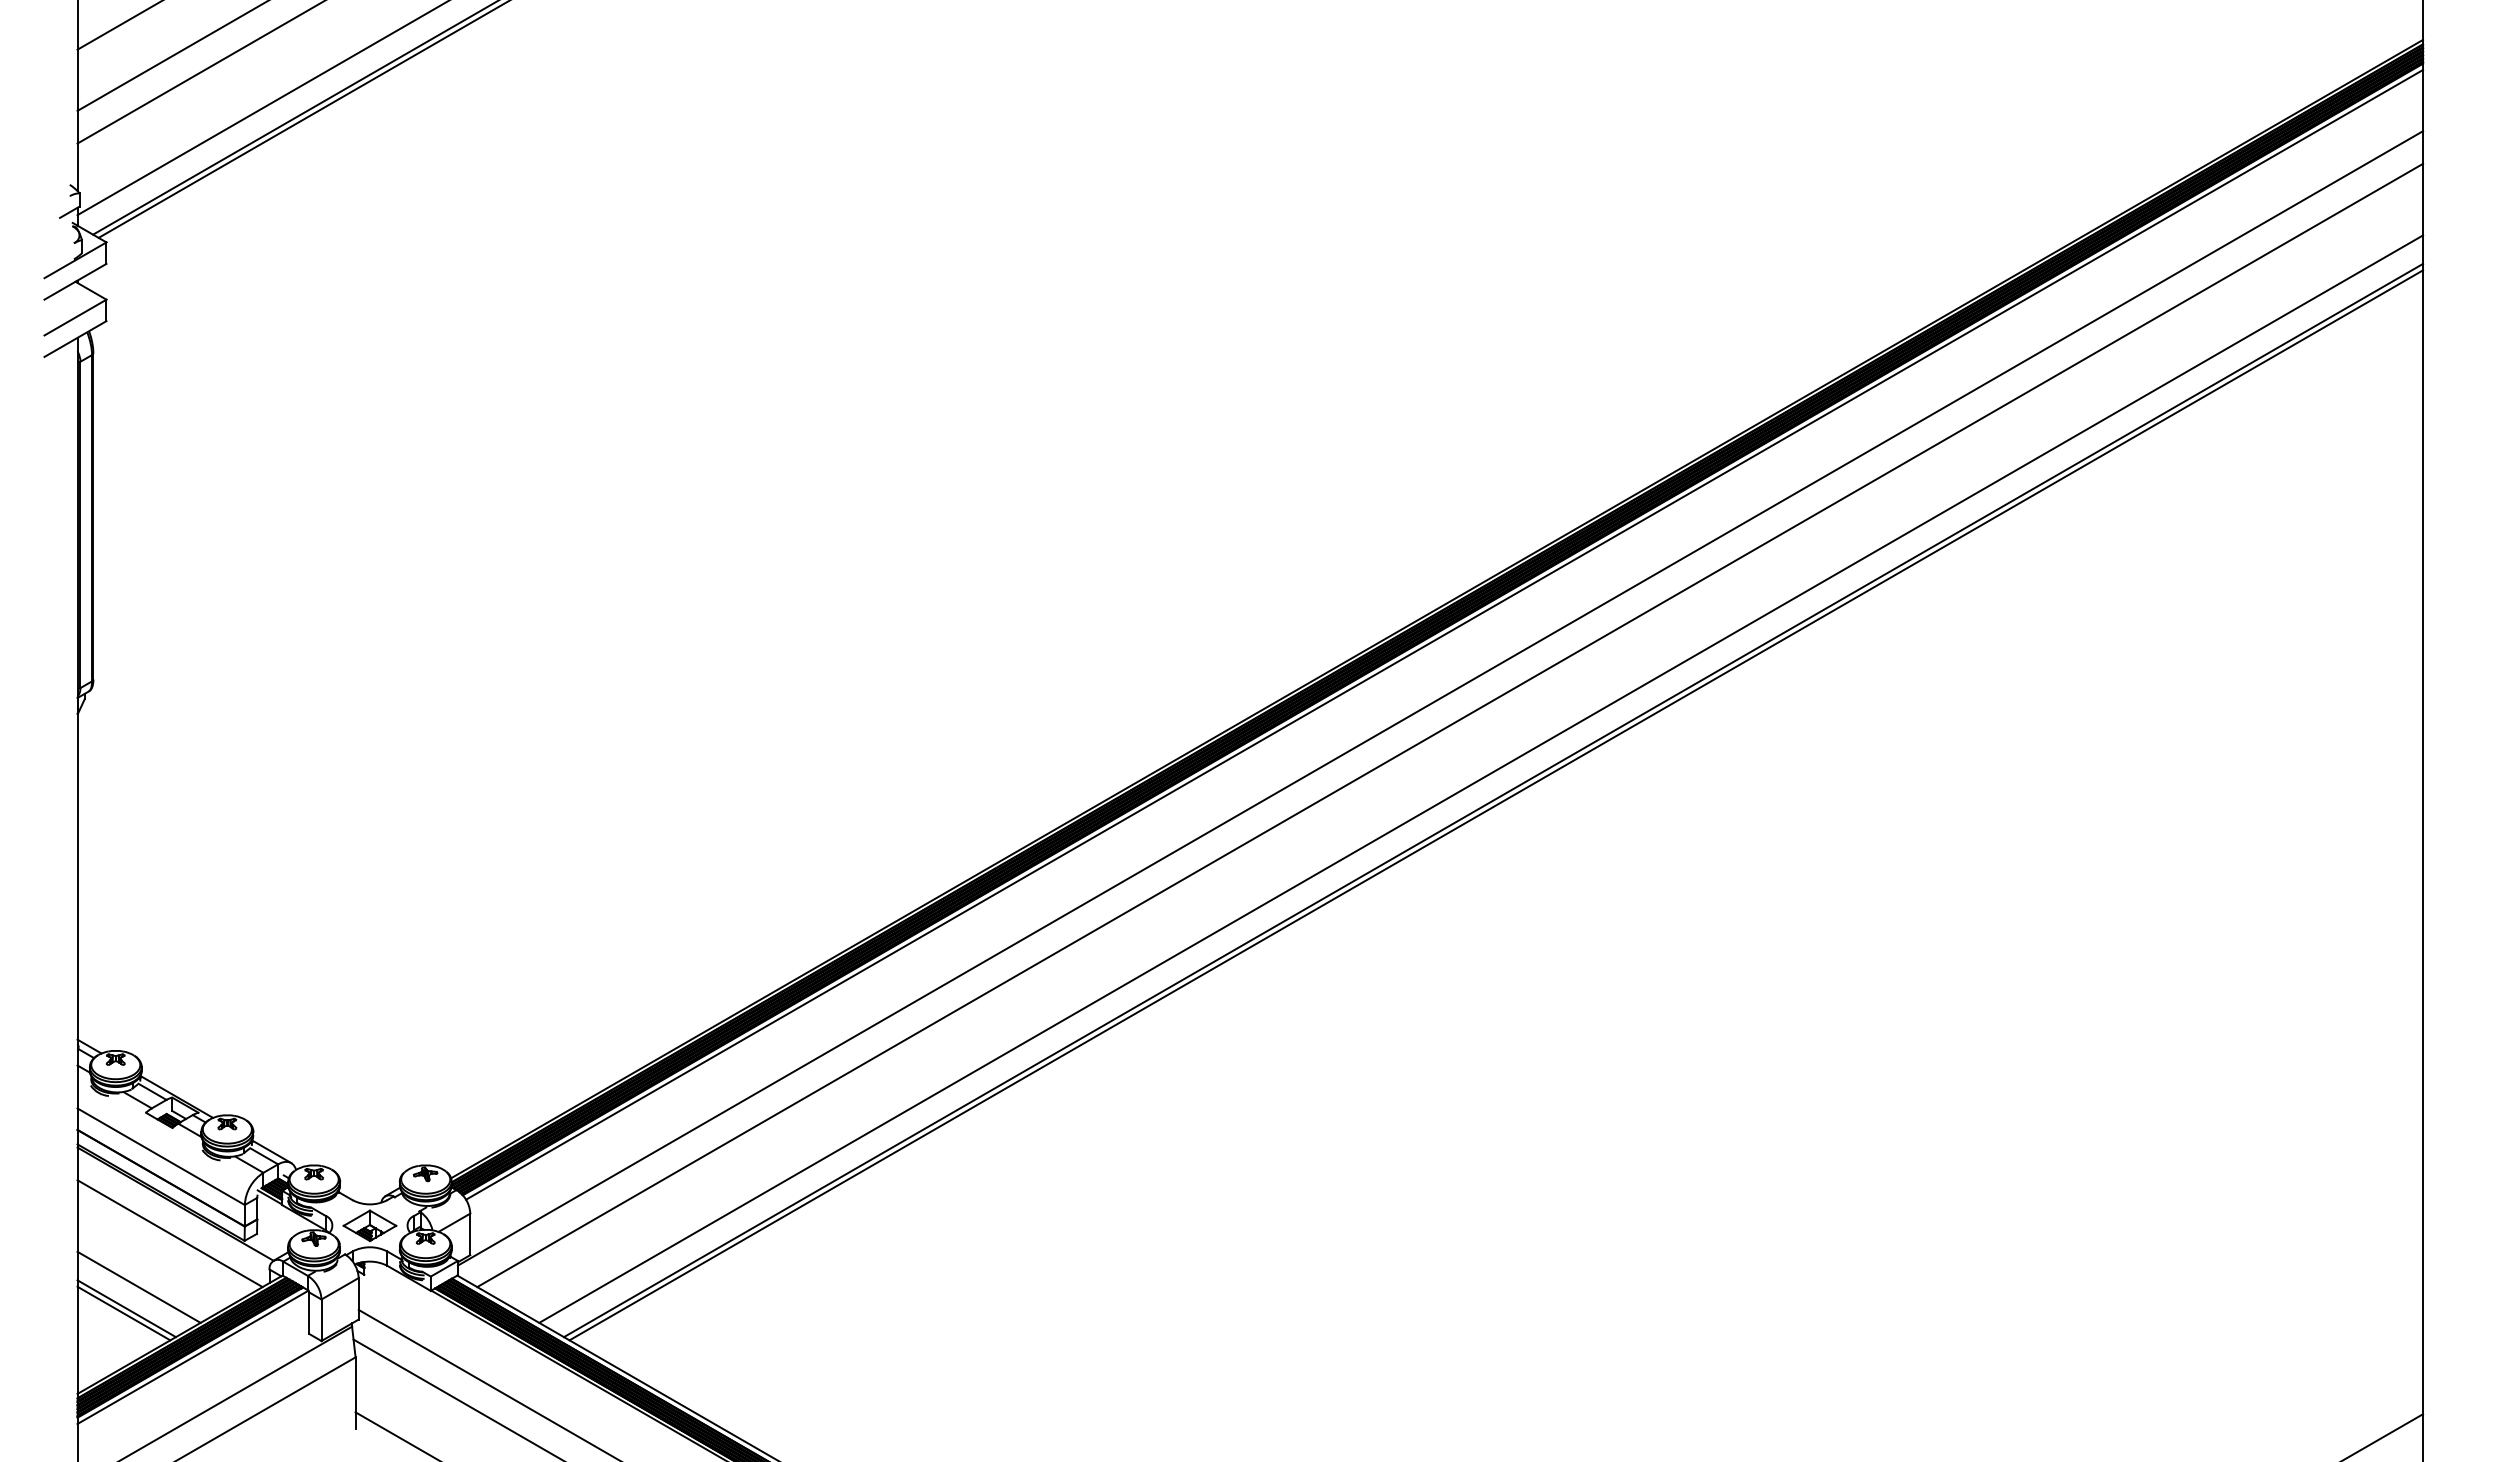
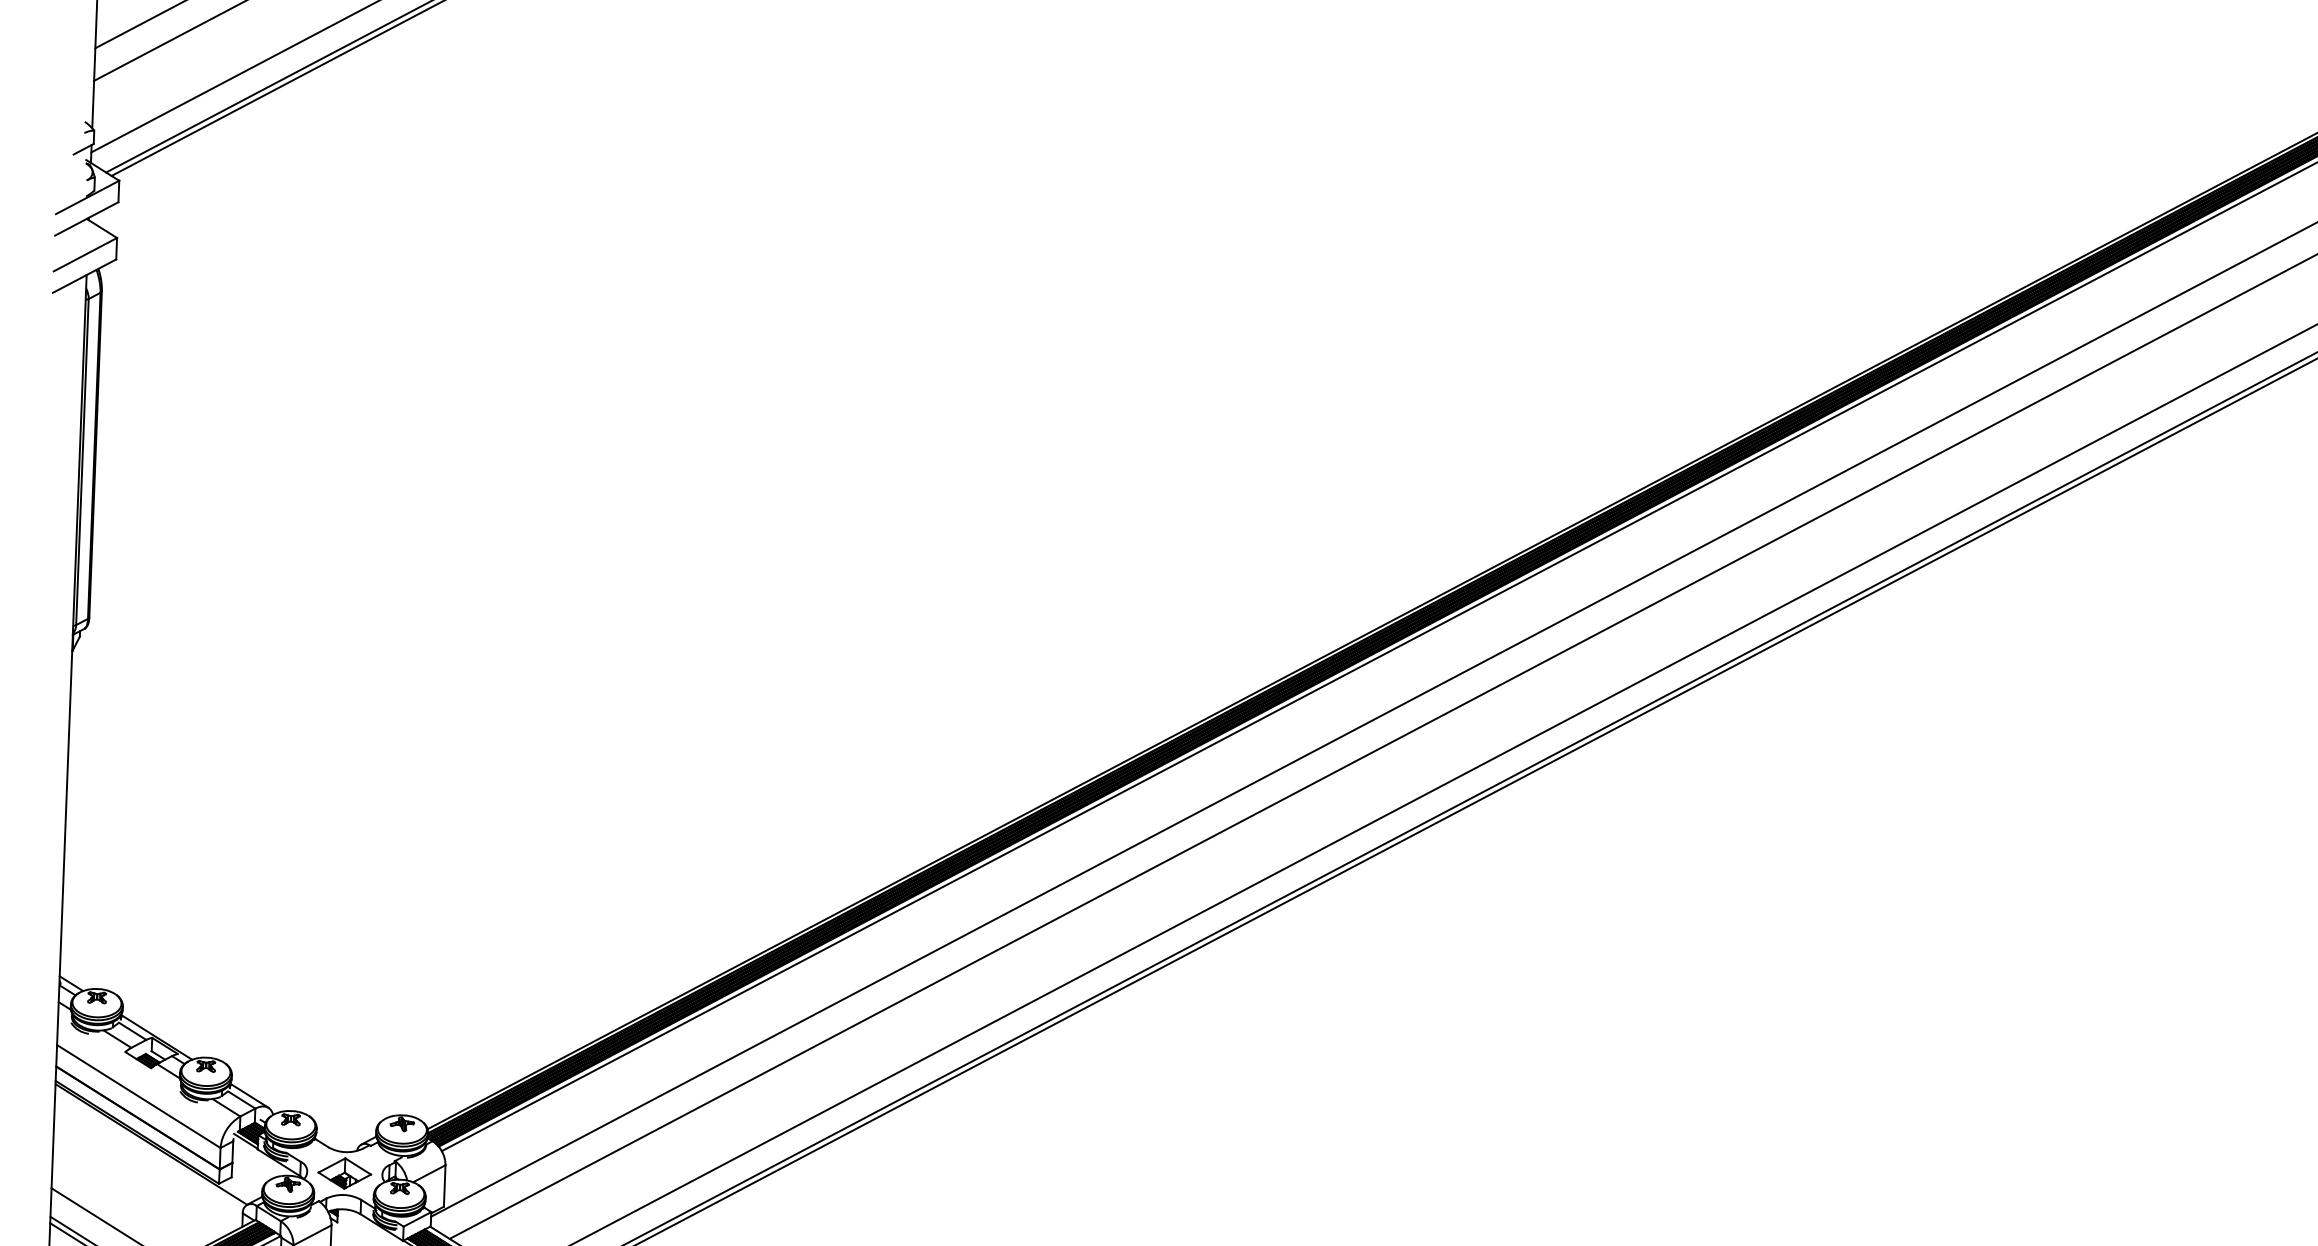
line: (169, 1233) -> (144, 1173), removed

